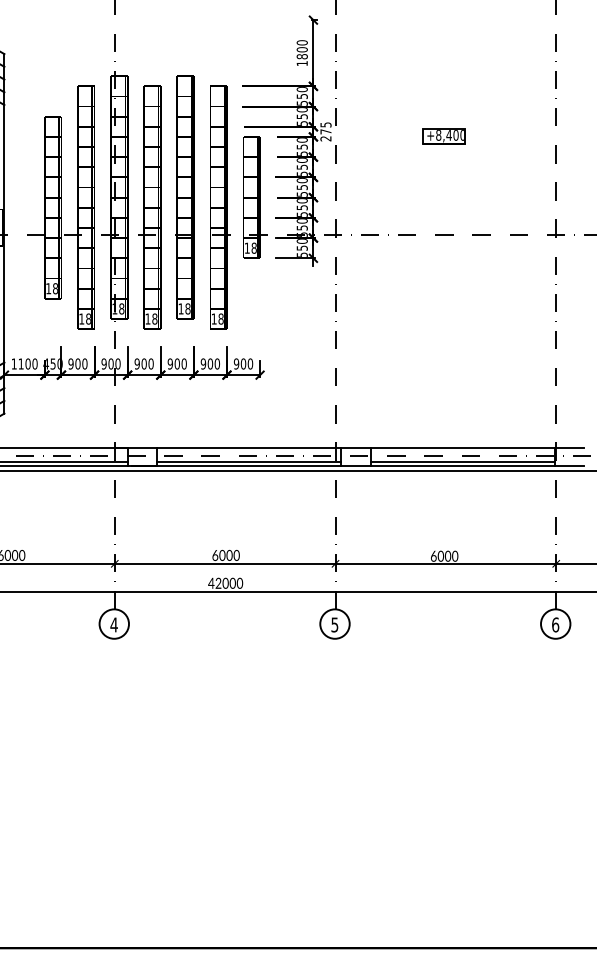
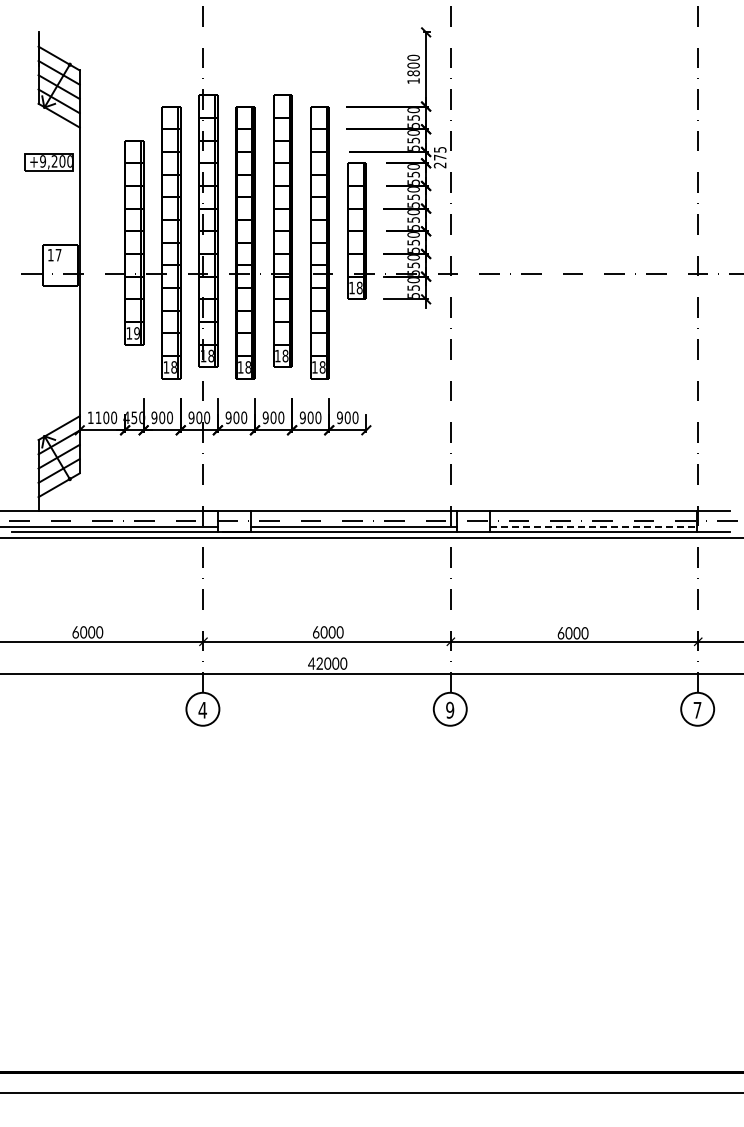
part: (444, 136) -> (572, 162), removed
text: (55, 288) -> (136, 333), 18 -> 19
line: (463, 461) -> (594, 527), solid -> dashed
text: (335, 624) -> (450, 709), 5 -> 9
text: (555, 624) -> (697, 709), 6 -> 7

